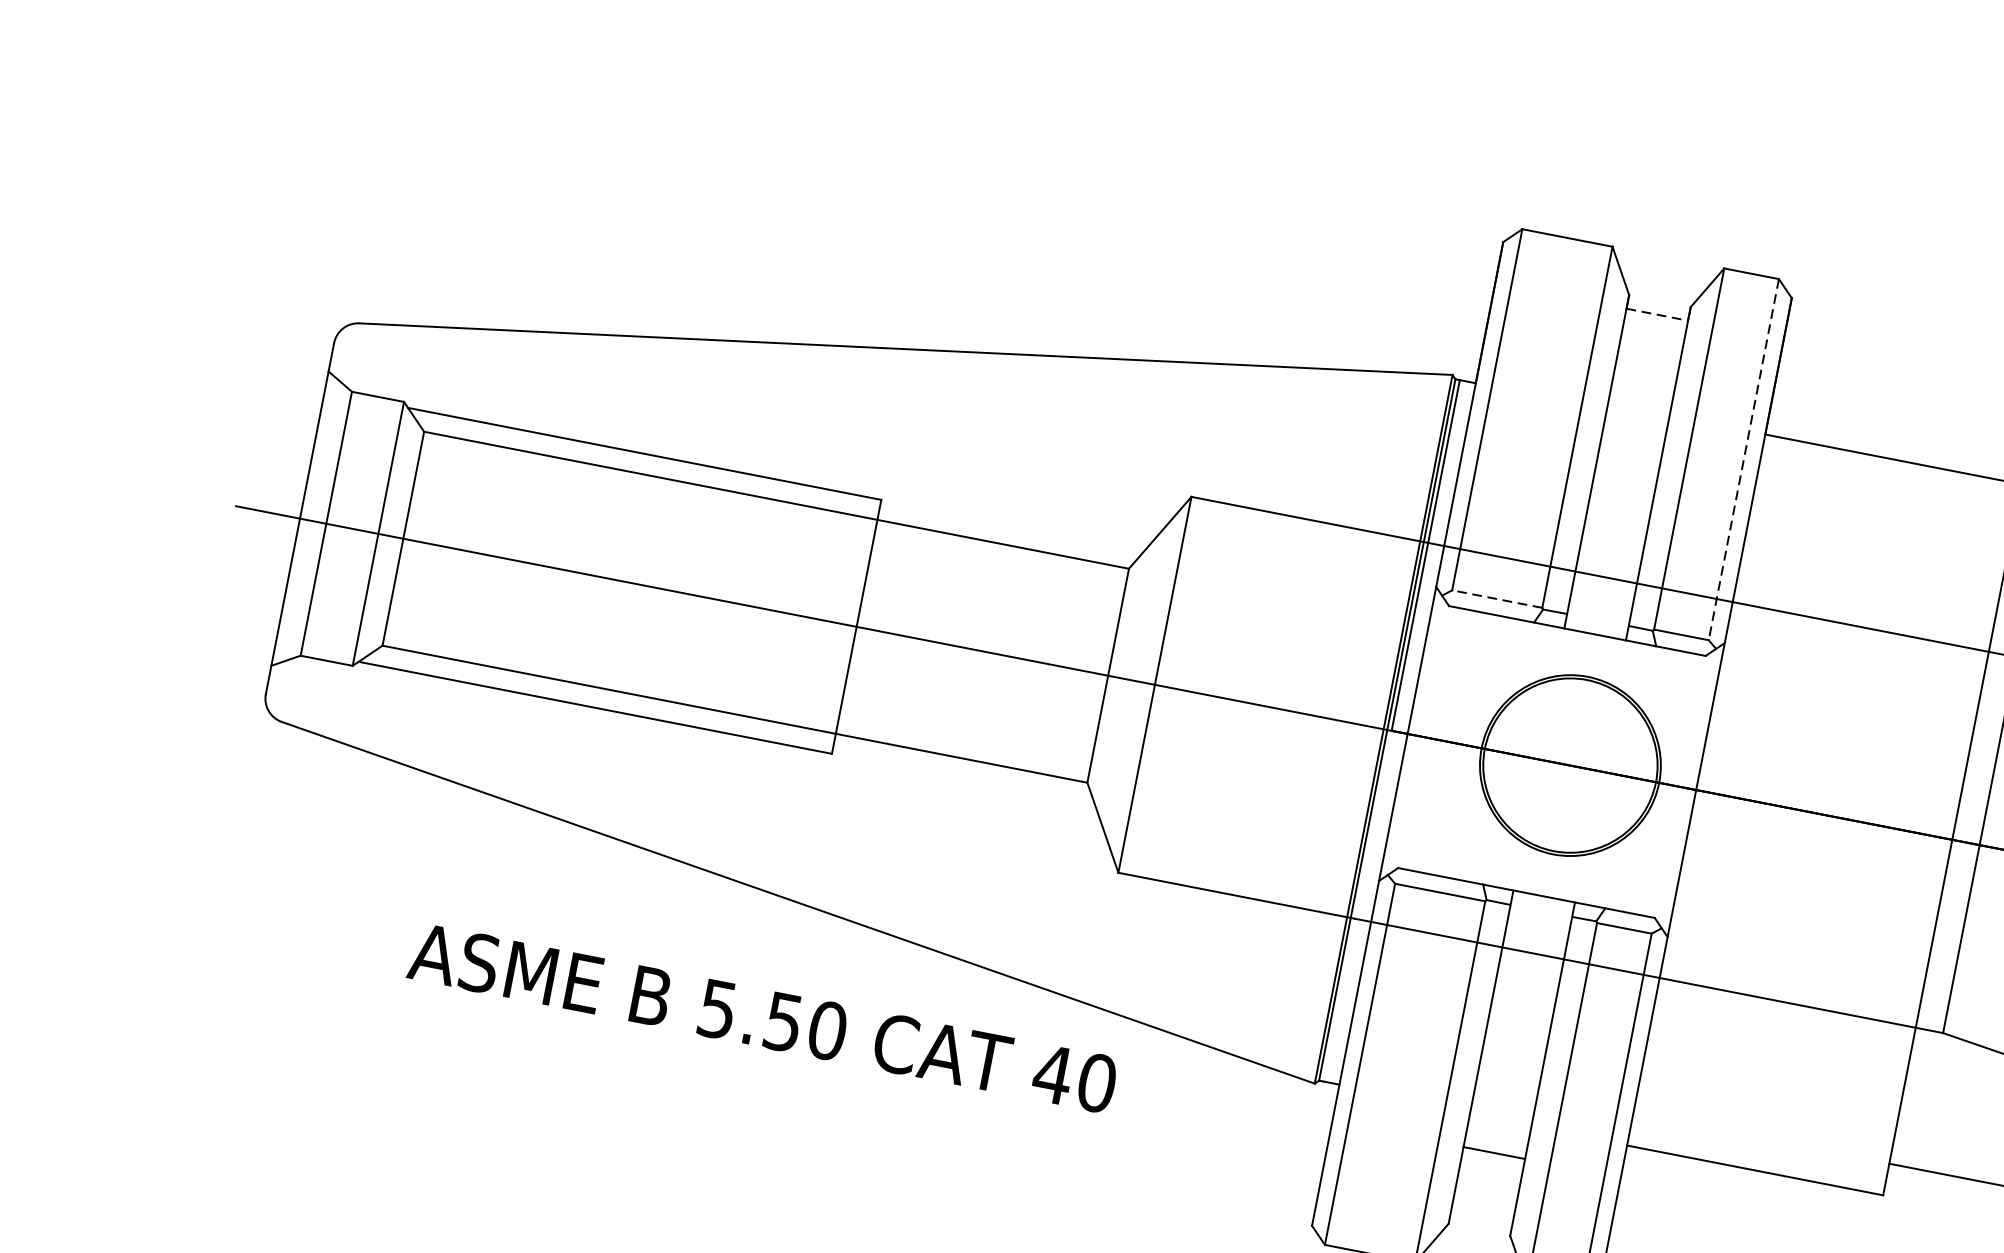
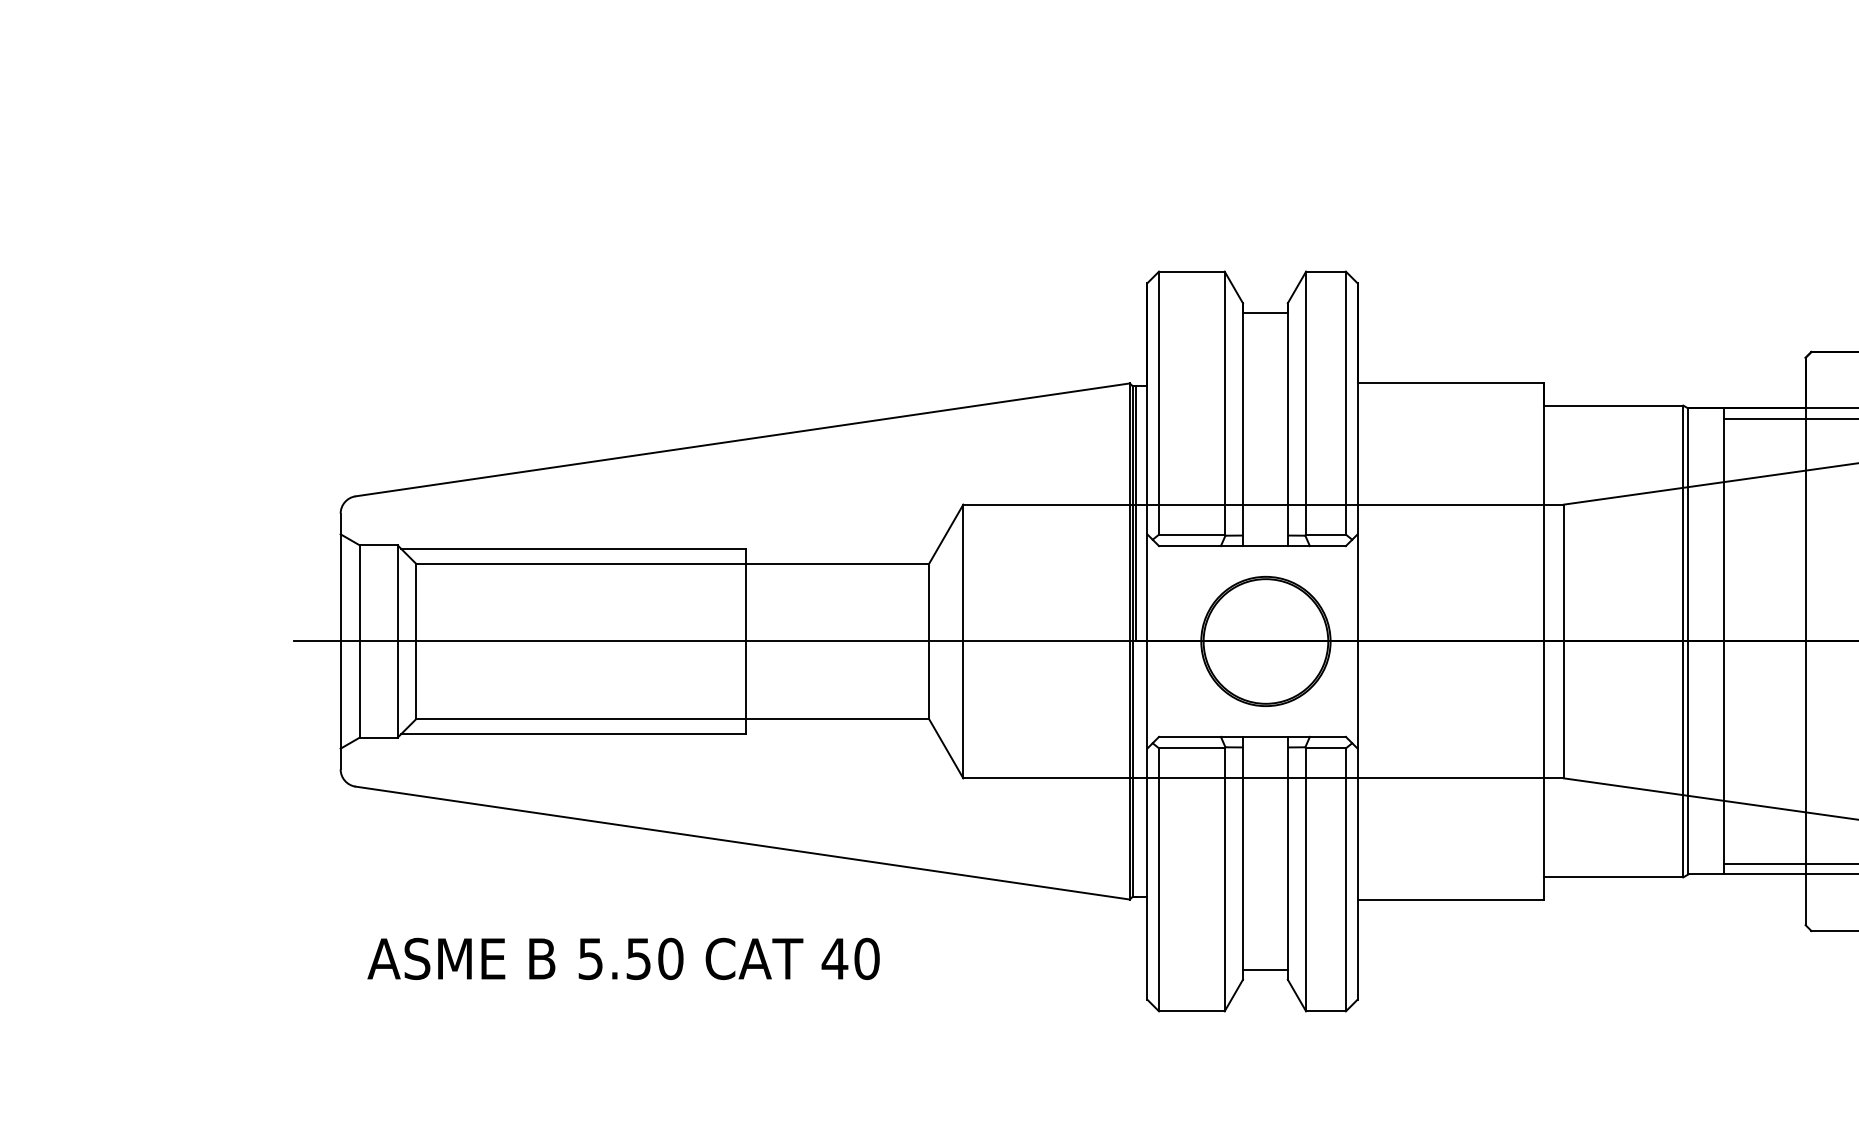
line: (1657, 315) -> (1265, 313), dashed -> solid
line: (1743, 460) -> (1345, 403), dashed -> solid
line: (1496, 598) -> (1191, 534), dashed -> solid
text: (762, 1017) -> (623, 958), moved
line: (1493, 1152) -> (1264, 969), moved

